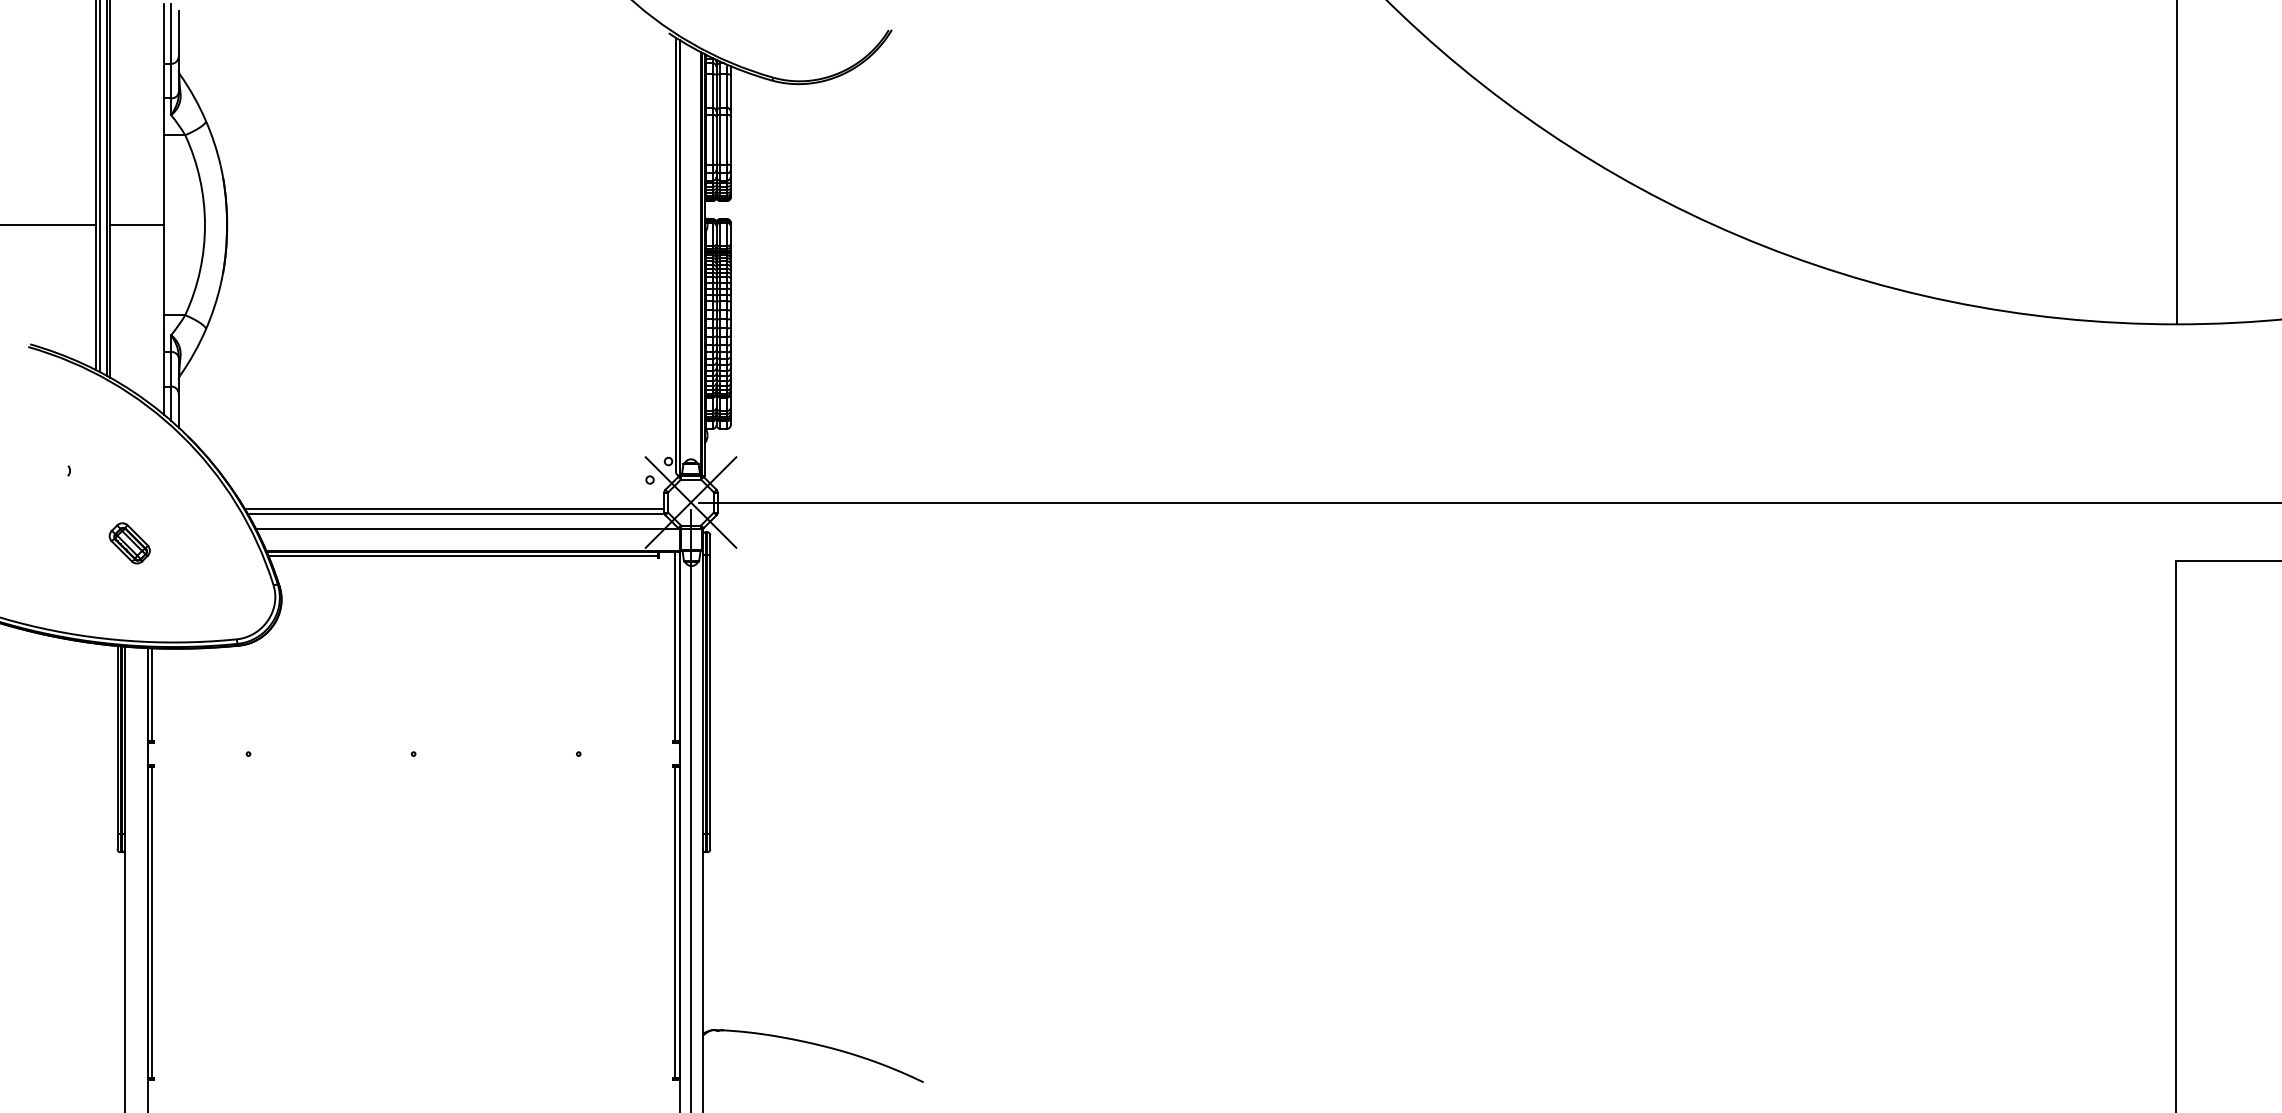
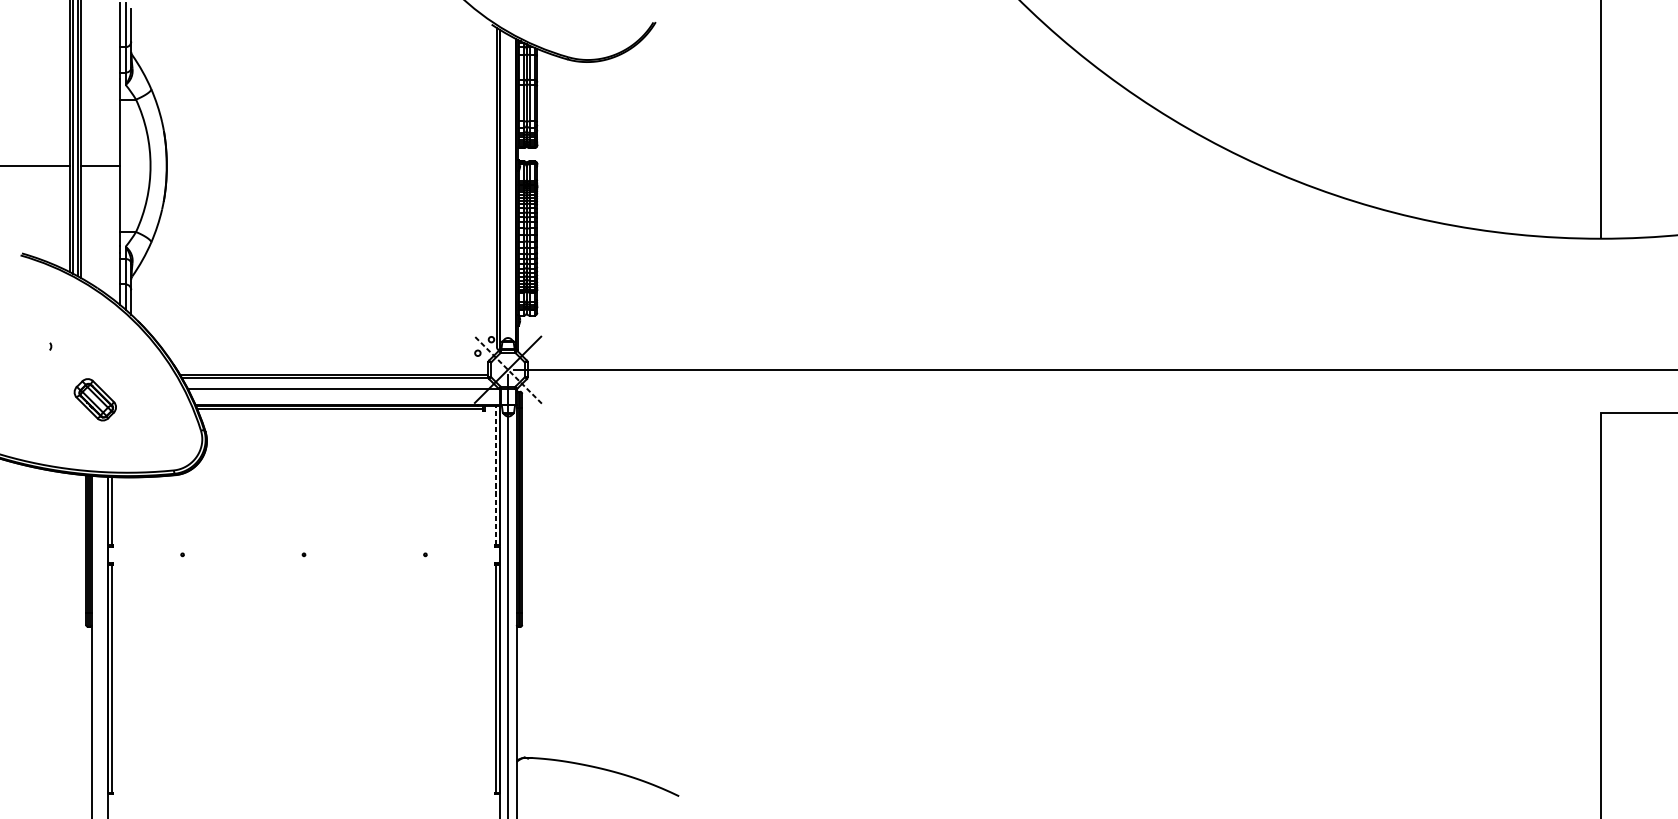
line: (690, 502) -> (507, 369), solid -> dashed
part: (129, 543) -> (95, 399), size x1.4
line: (675, 646) -> (496, 475), solid -> dashed

